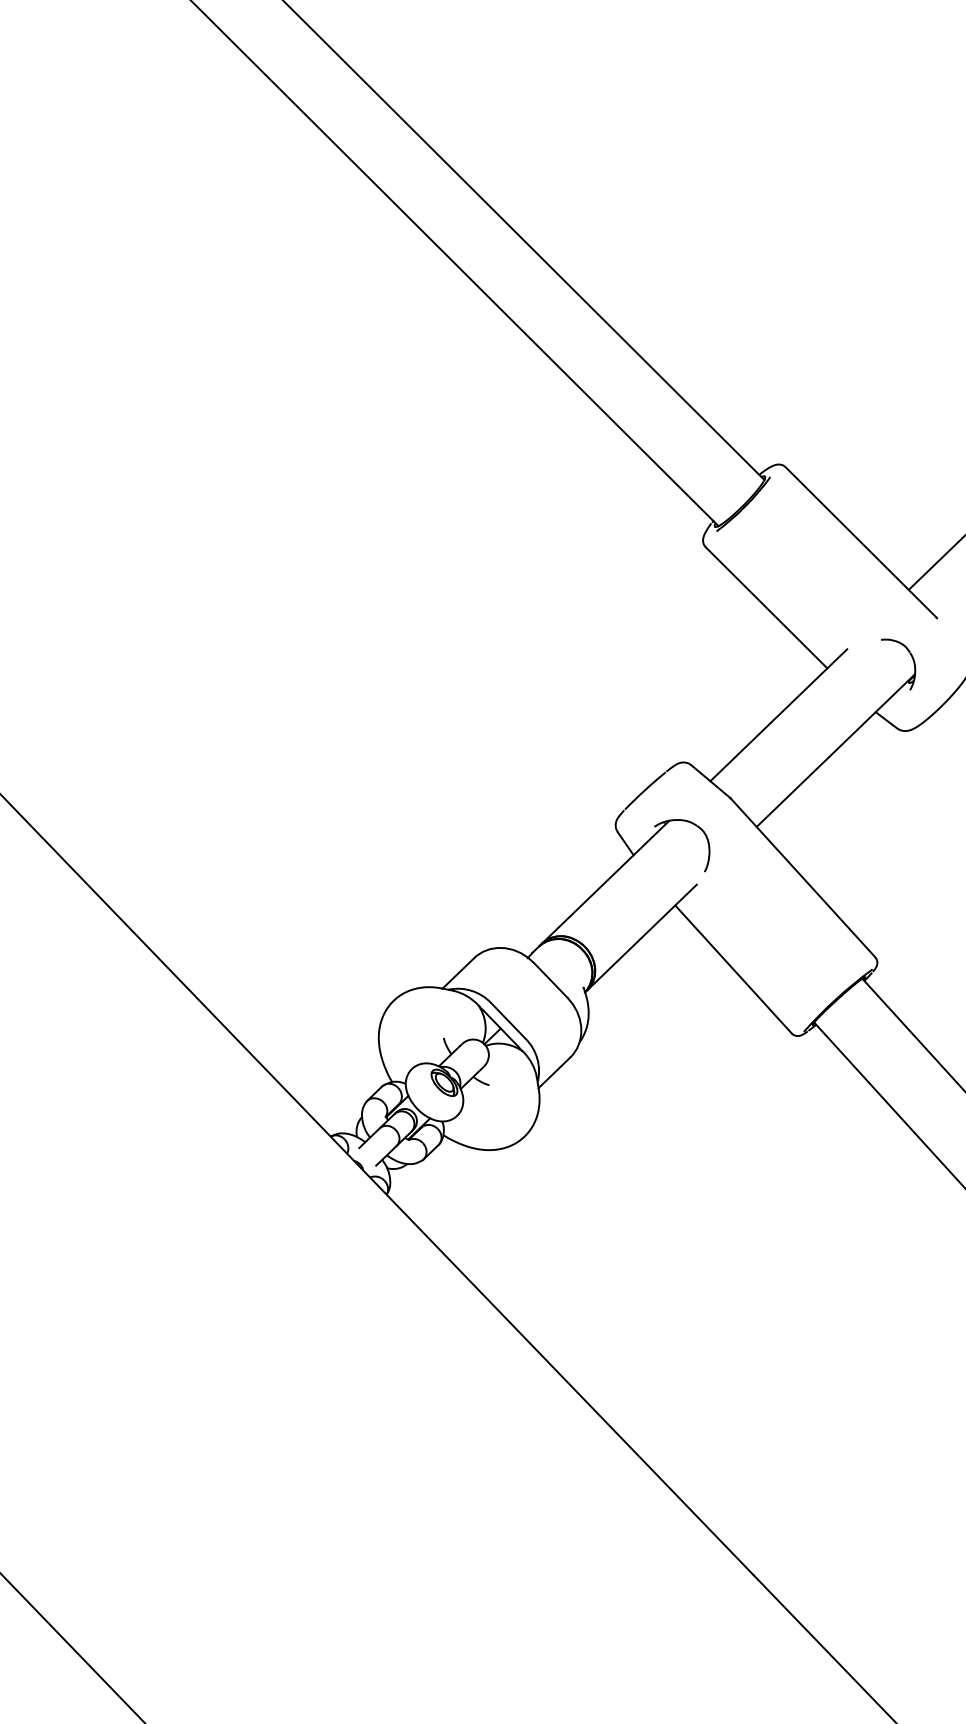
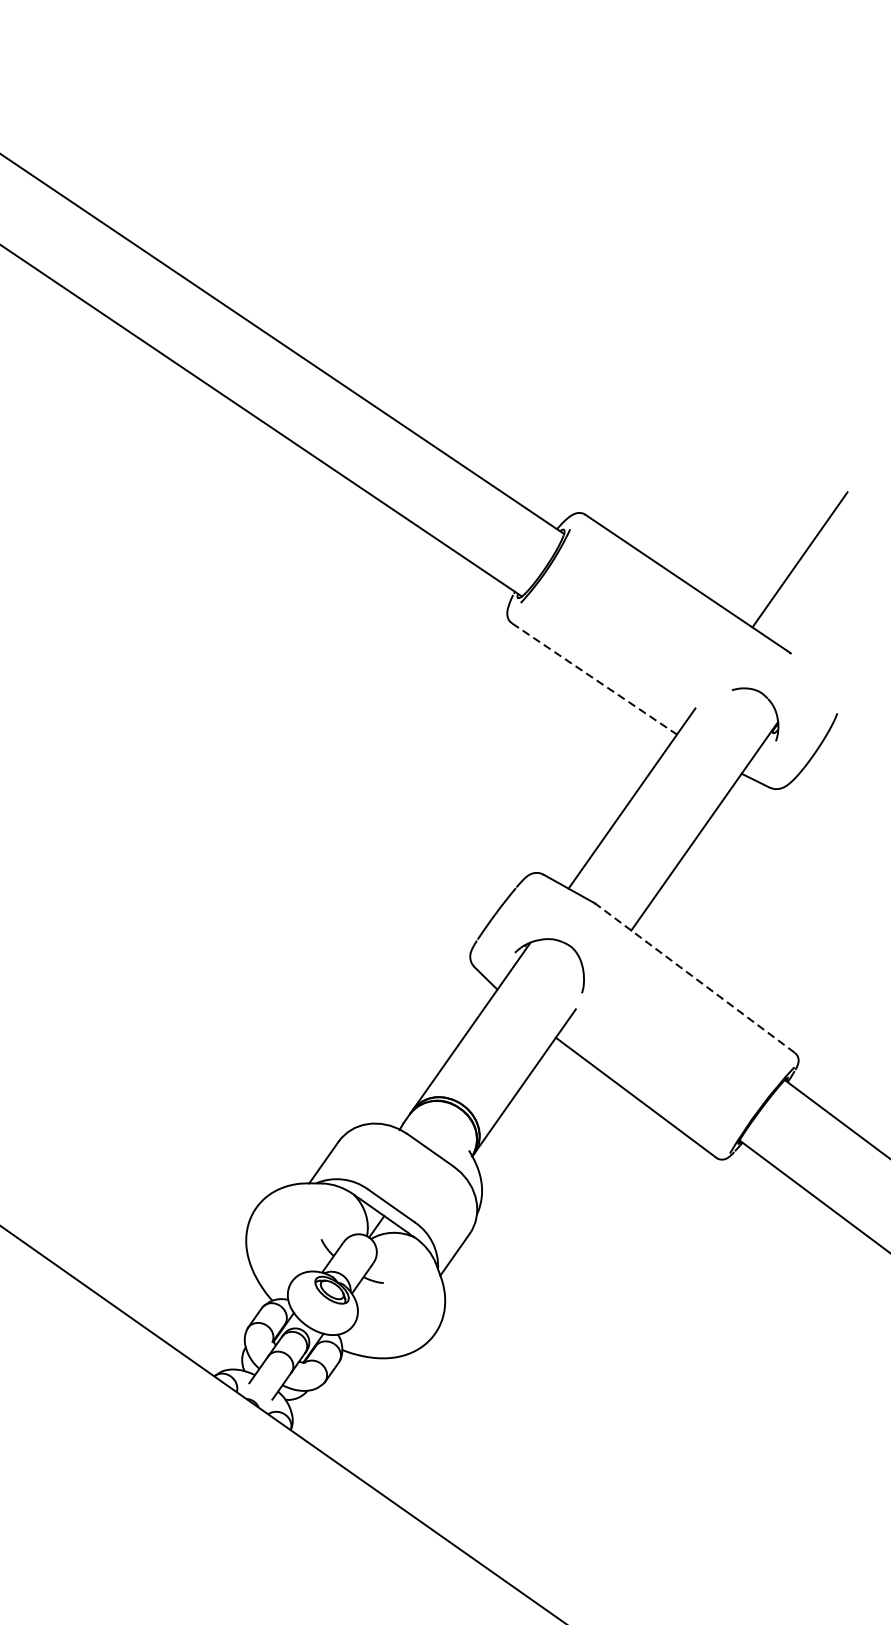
line: (766, 607) -> (594, 678), solid -> dashed
line: (802, 877) -> (694, 978), solid -> dashed

